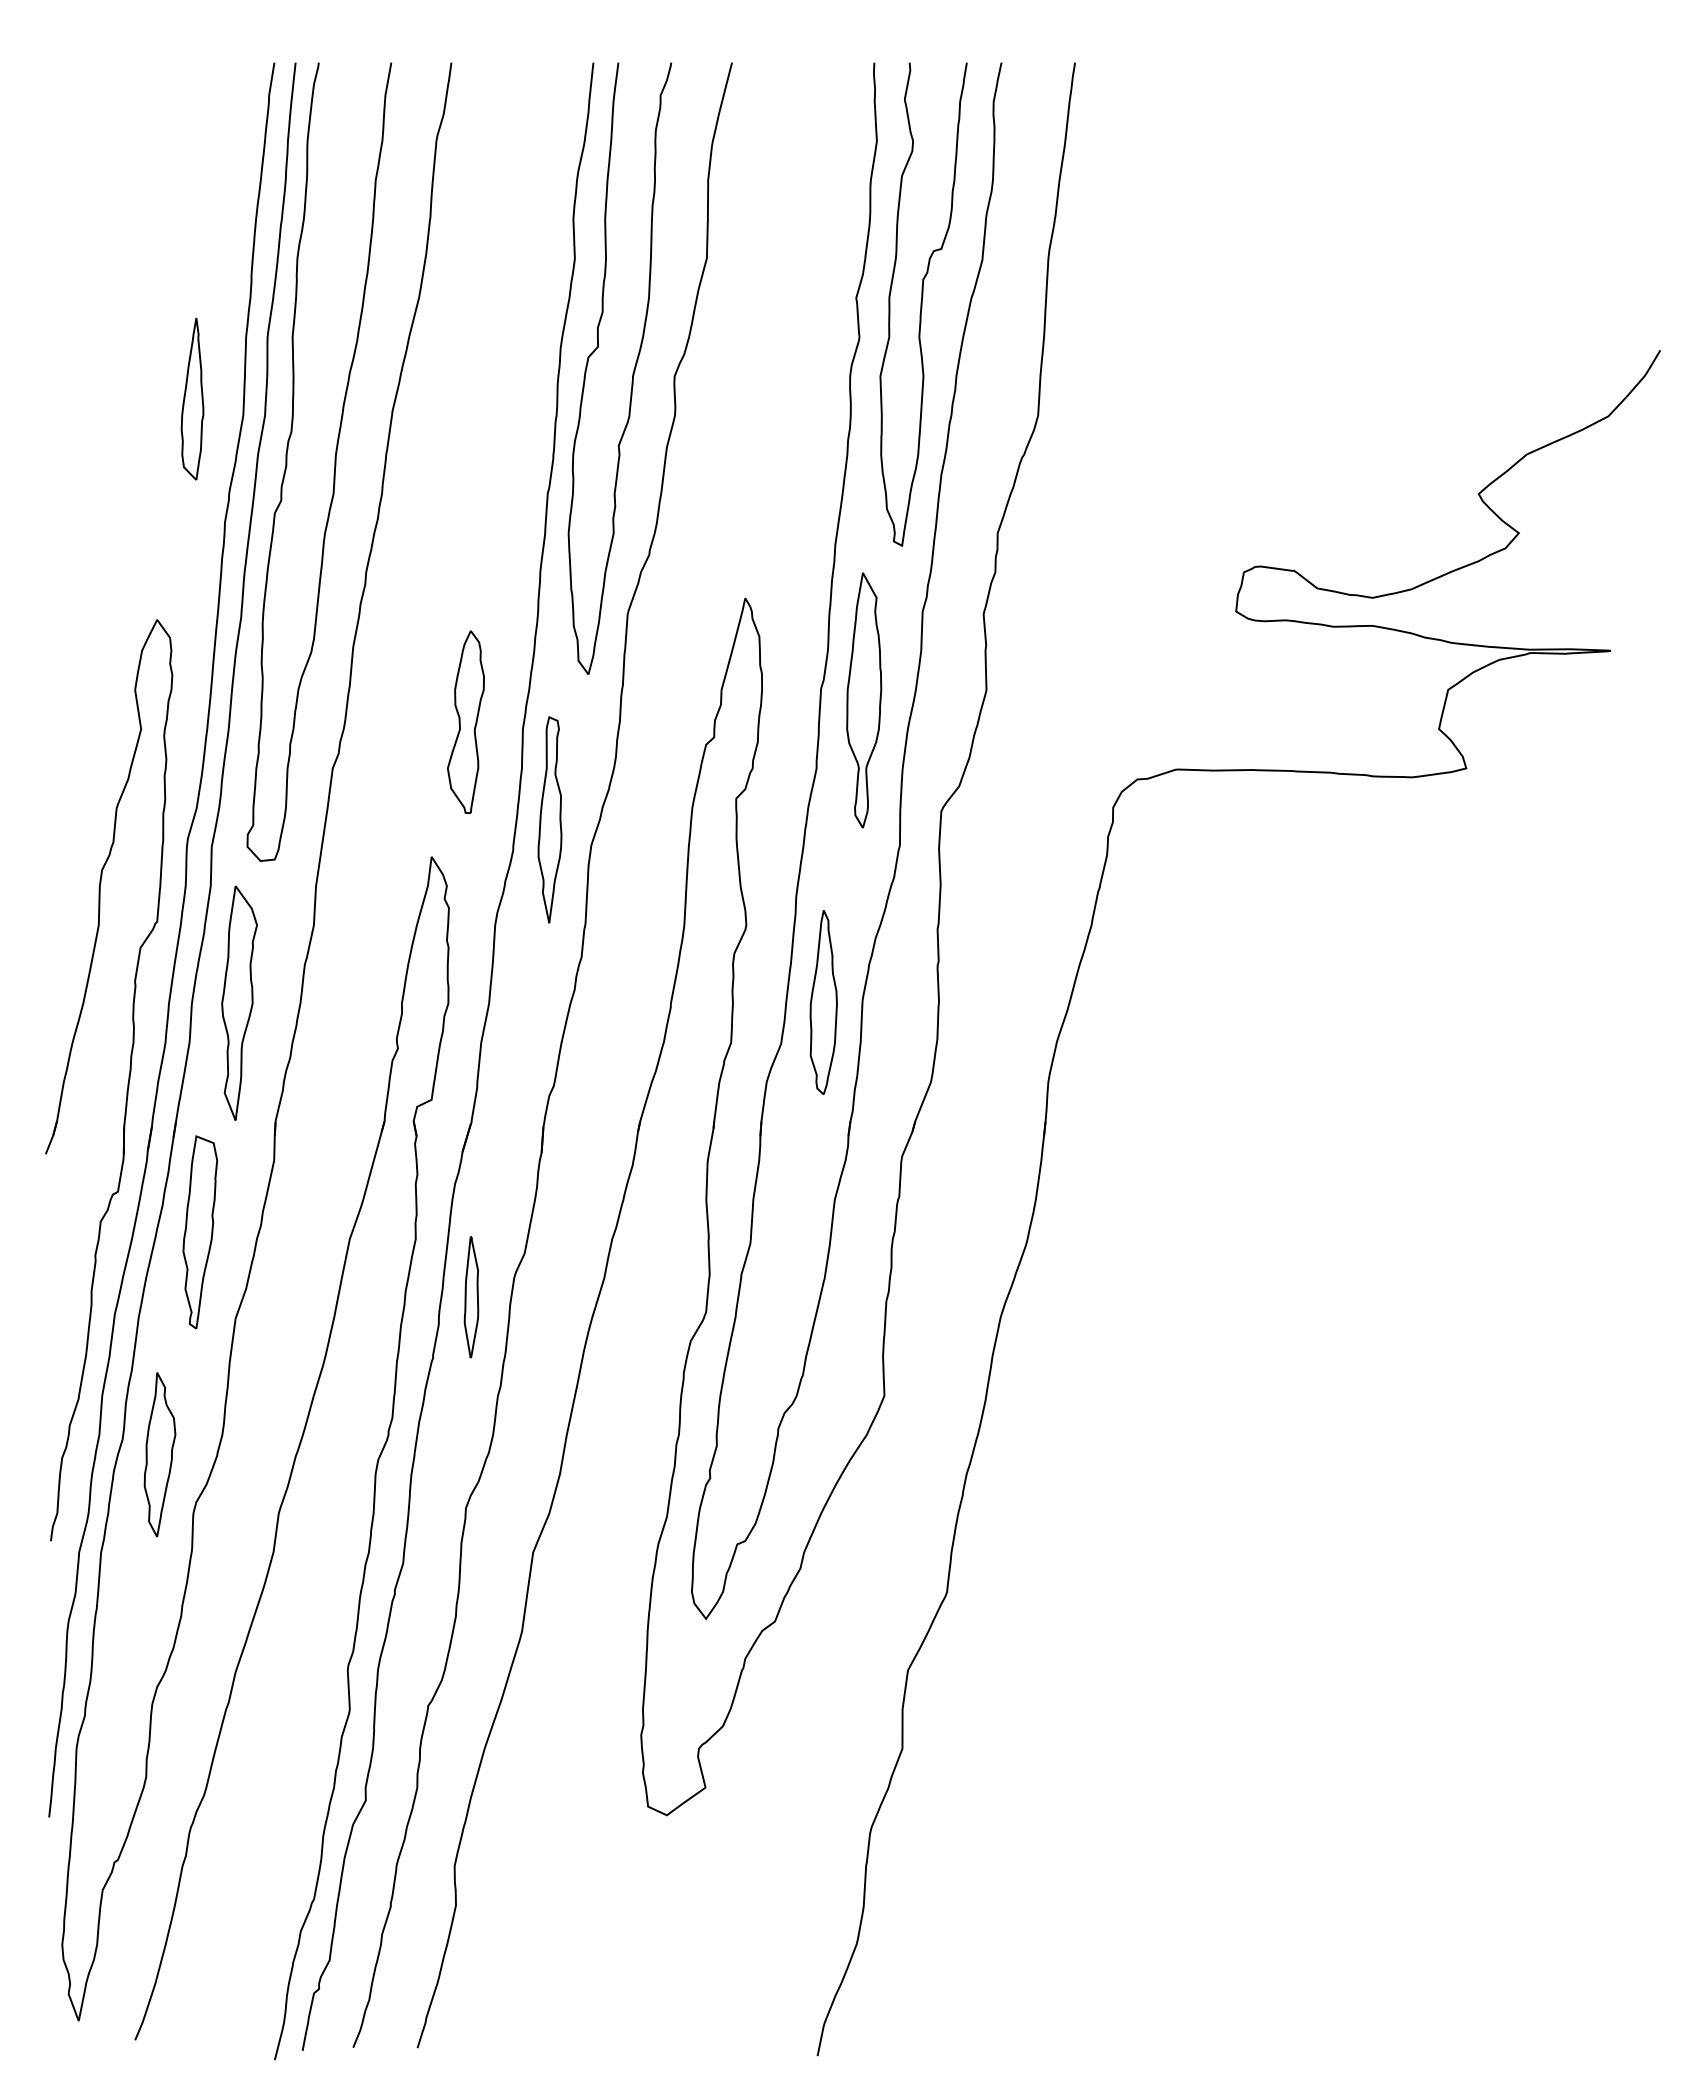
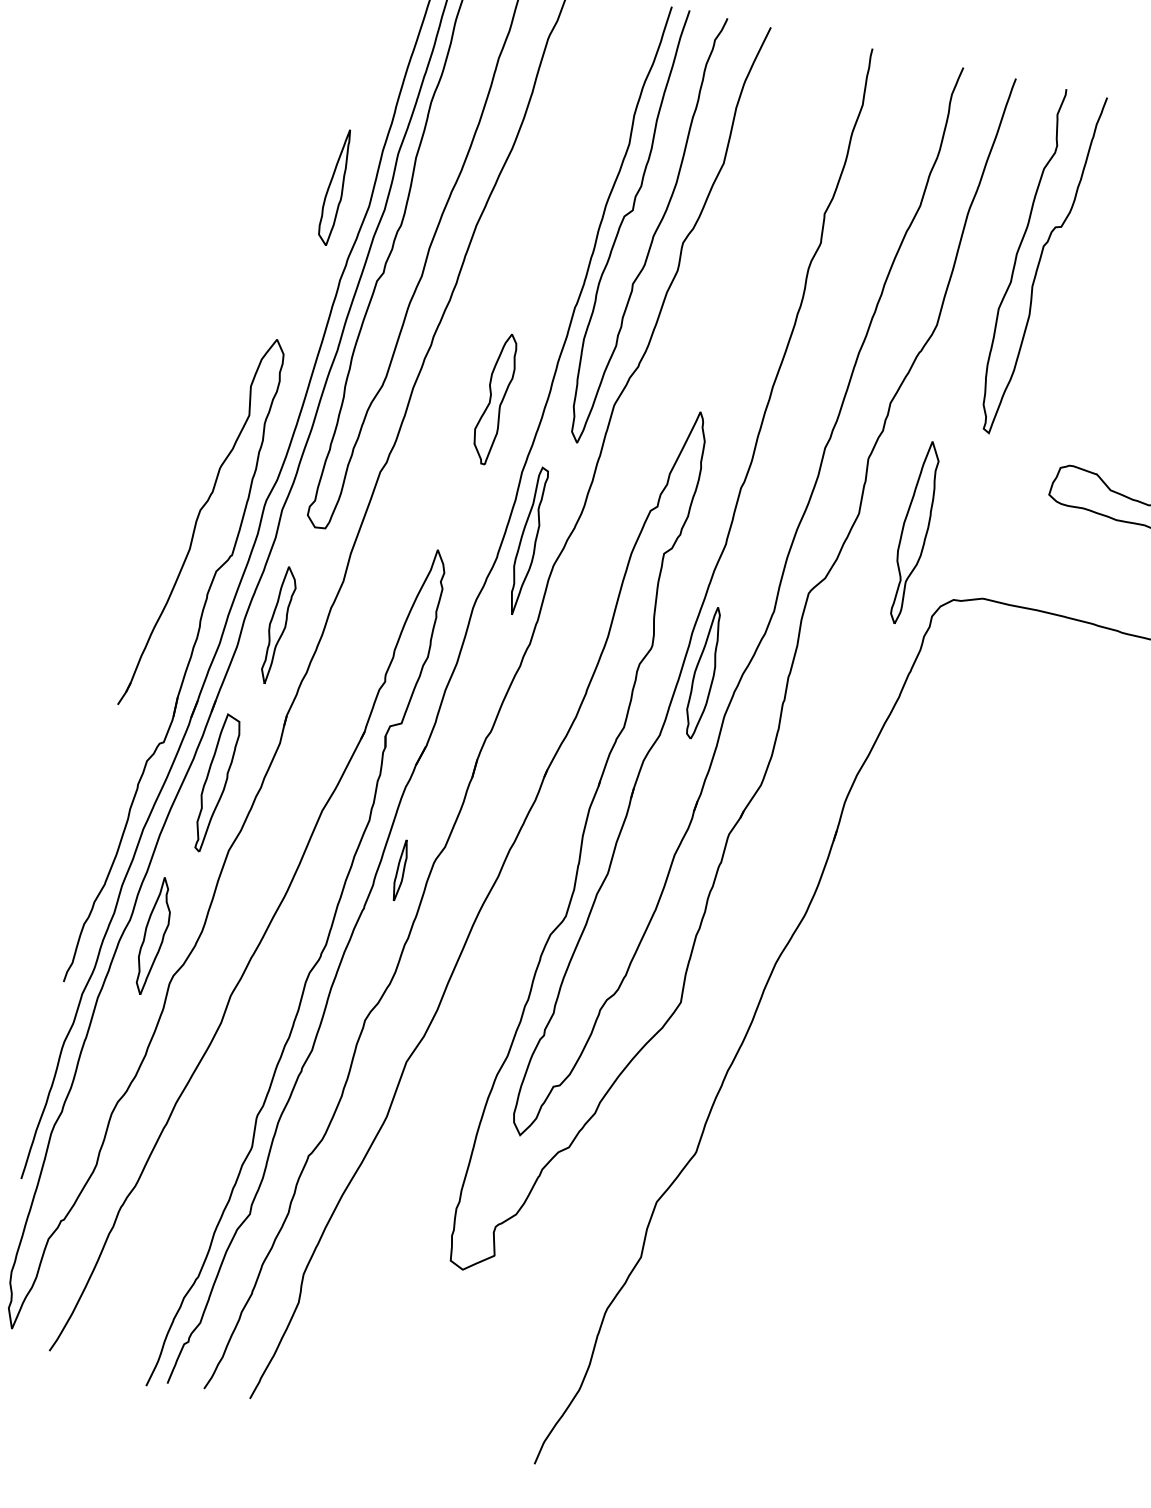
curve: (922, 304) -> (1039, 263), moved
part: (864, 700) -> (914, 532), moved
part: (465, 722) -> (494, 398), moved
part: (239, 1002) -> (278, 625), size x0.7
part: (823, 1002) -> (704, 673), moved
part: (471, 1297) -> (400, 870), size x0.7

